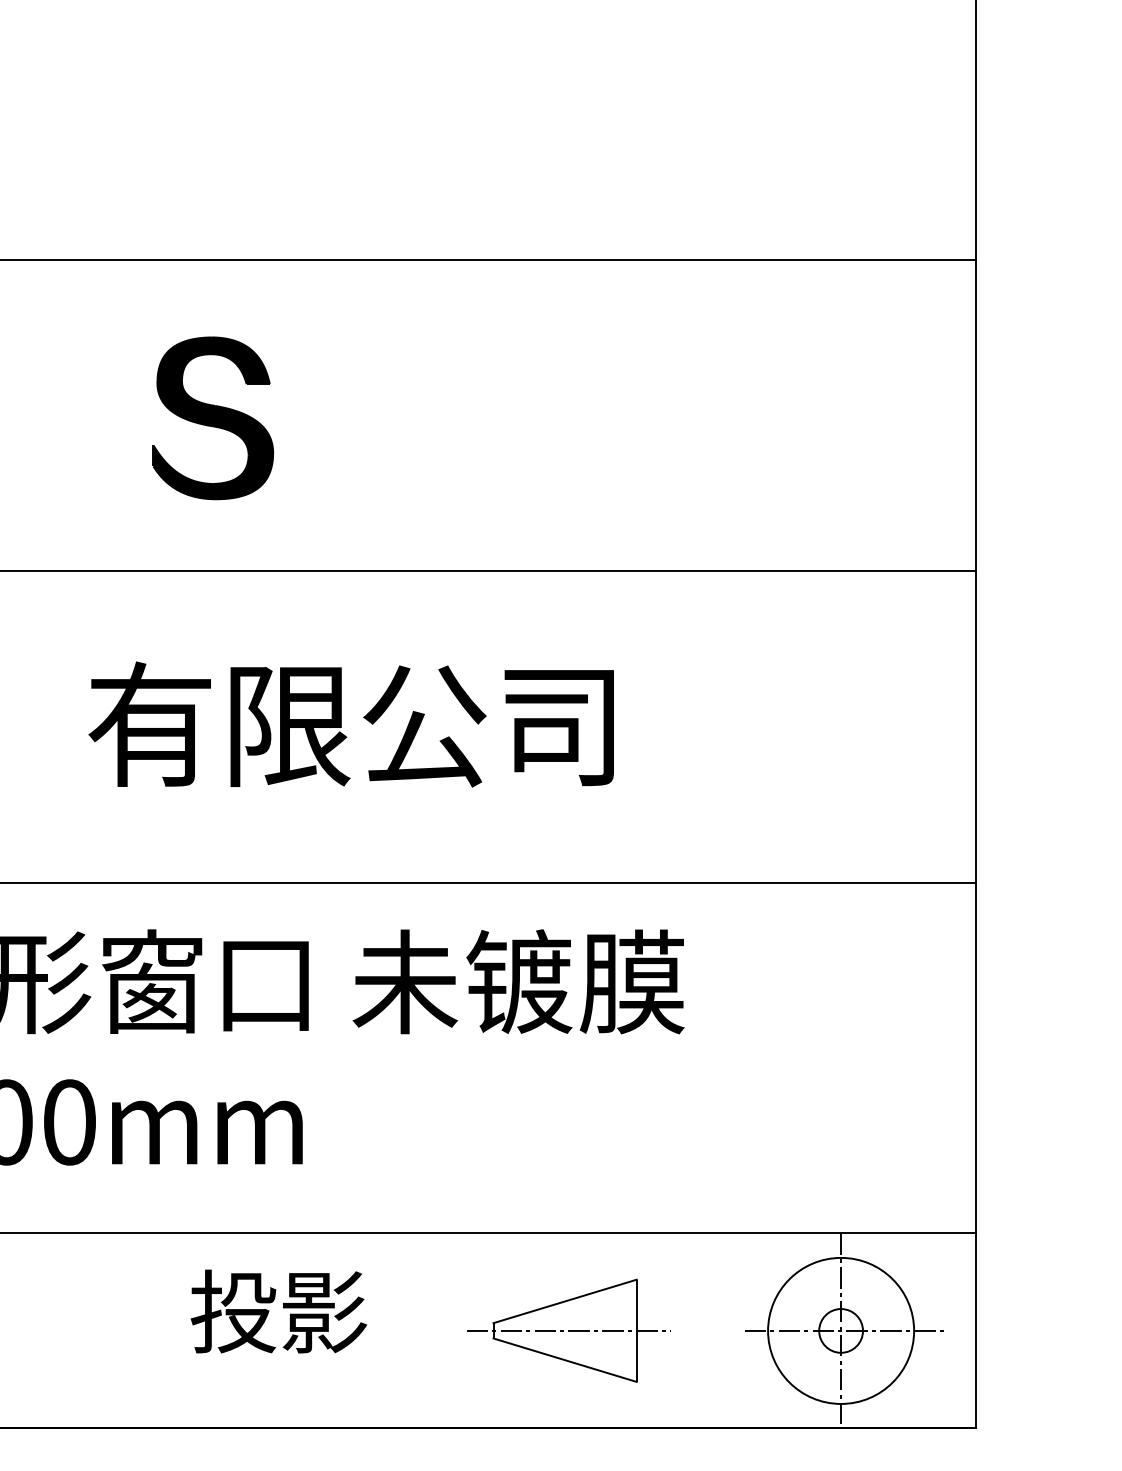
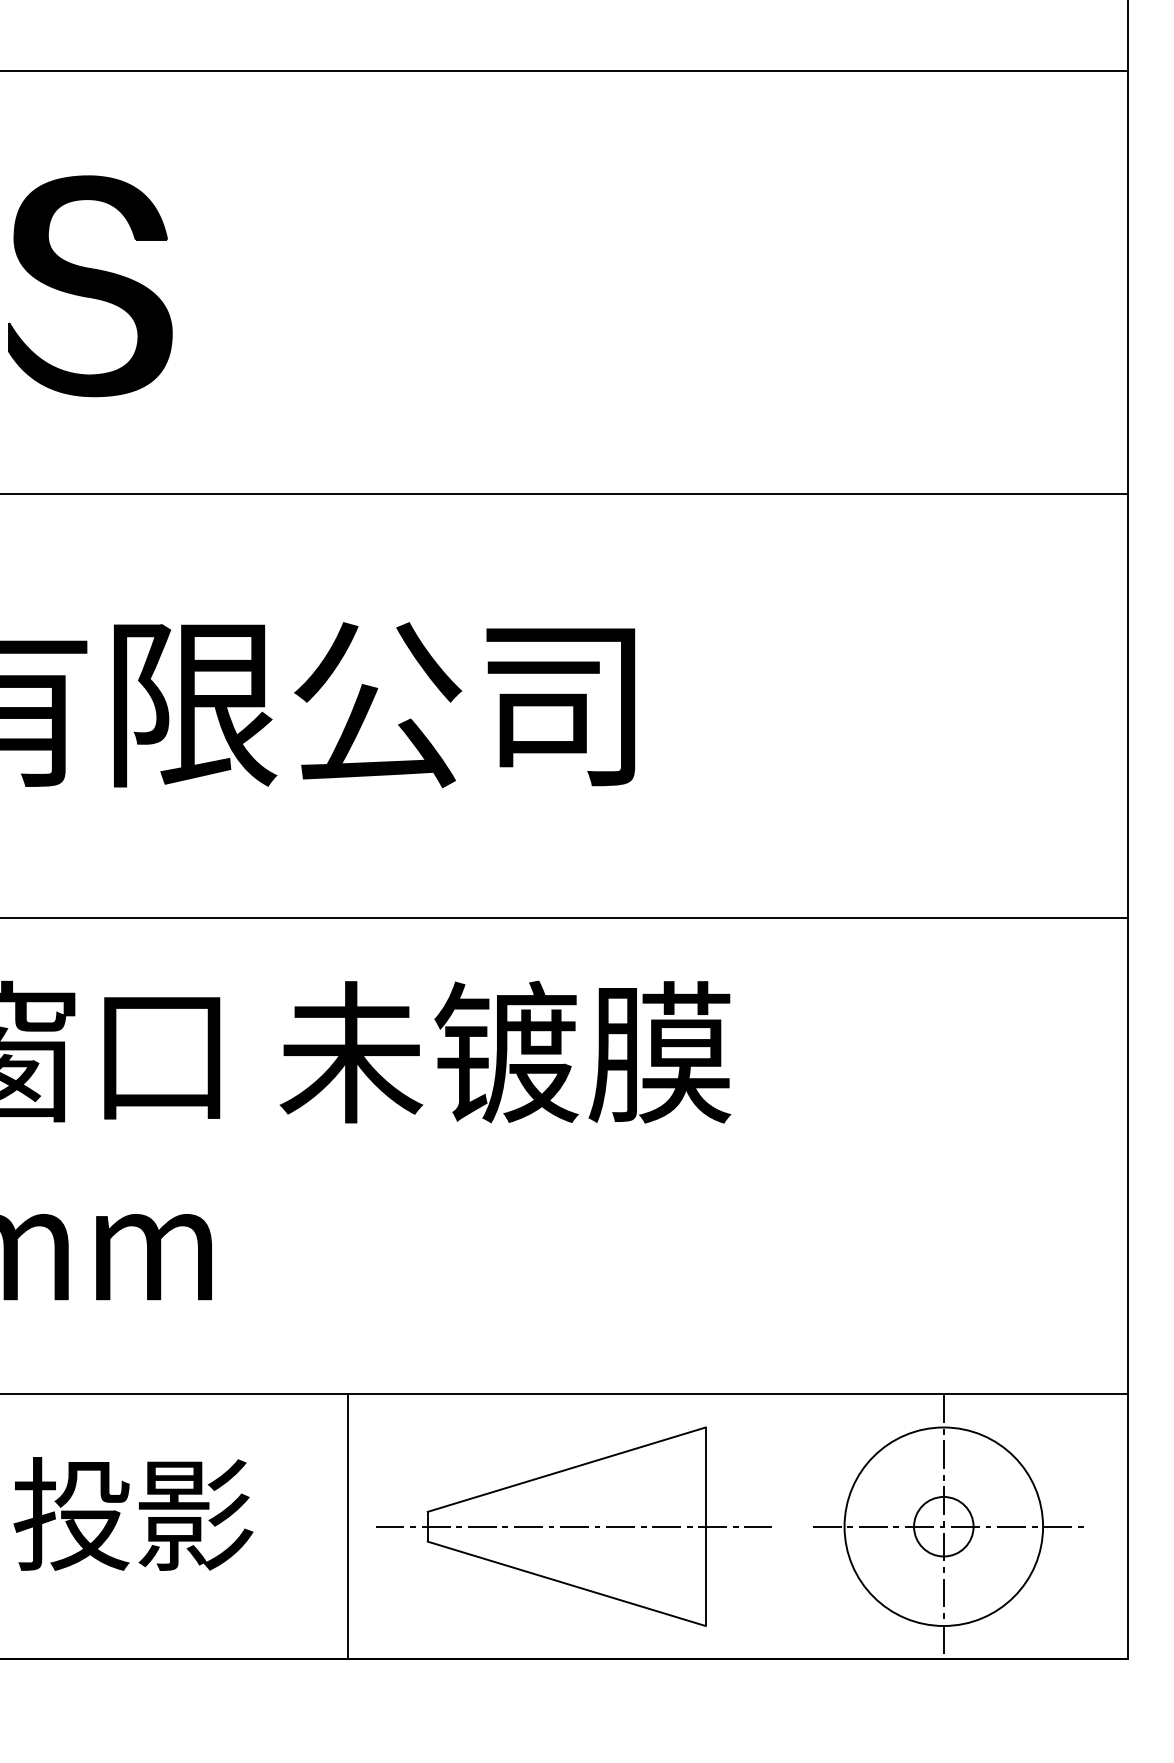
text: (278, 1311) -> (132, 1513), moved
line: (402, 1330) -> (347, 1526), added
part: (568, 1330) -> (573, 1526), size x1.43

